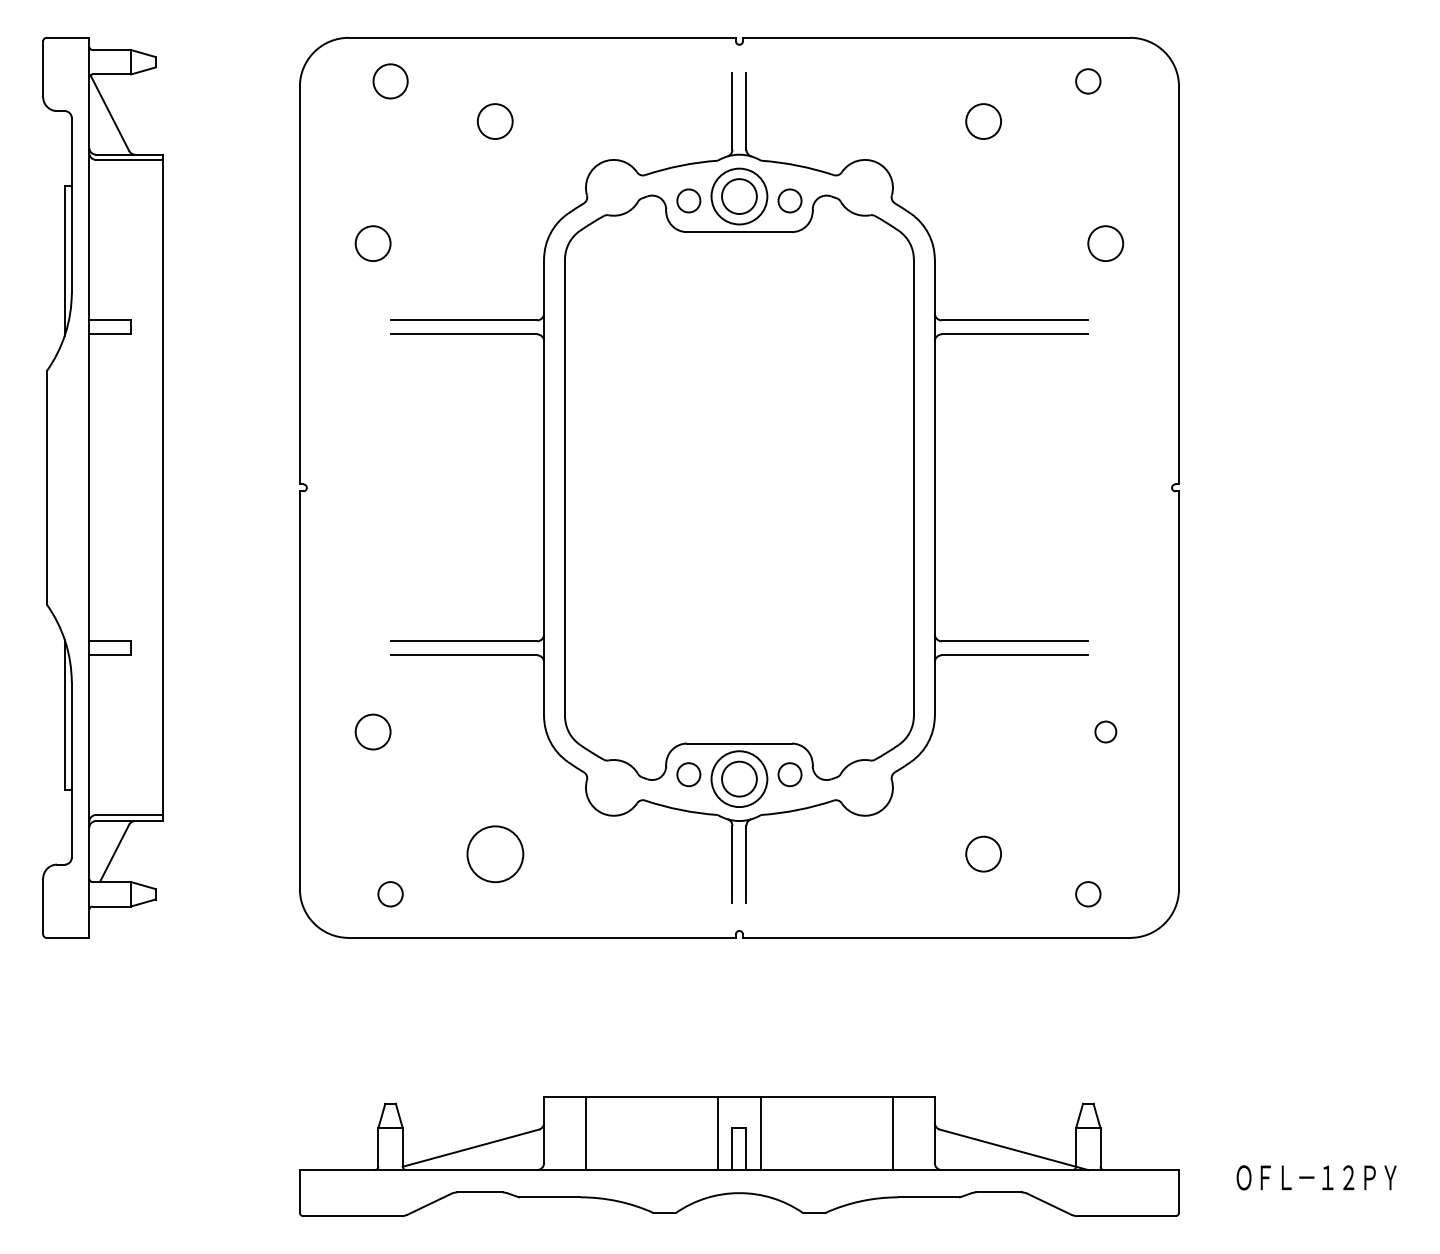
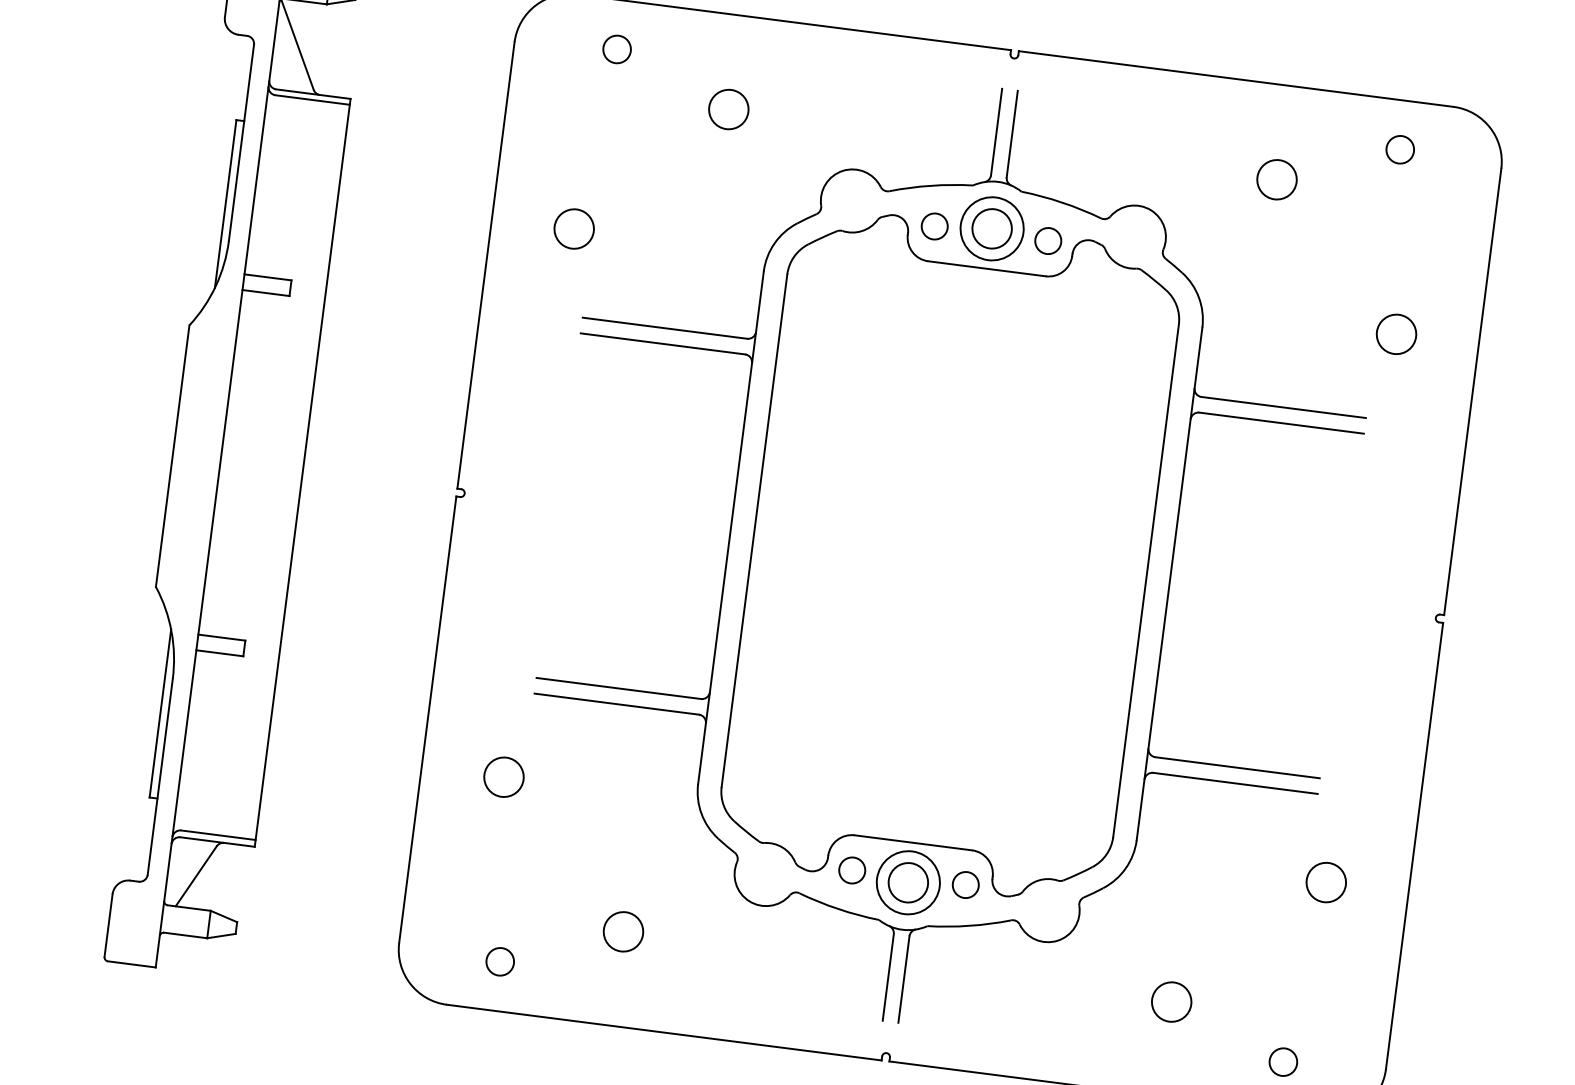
circle: (390, 81) -> (617, 49), size x0.71
circle: (1105, 731) -> (1326, 881), size x1.67
circle: (494, 853) -> (622, 930), size x0.62

